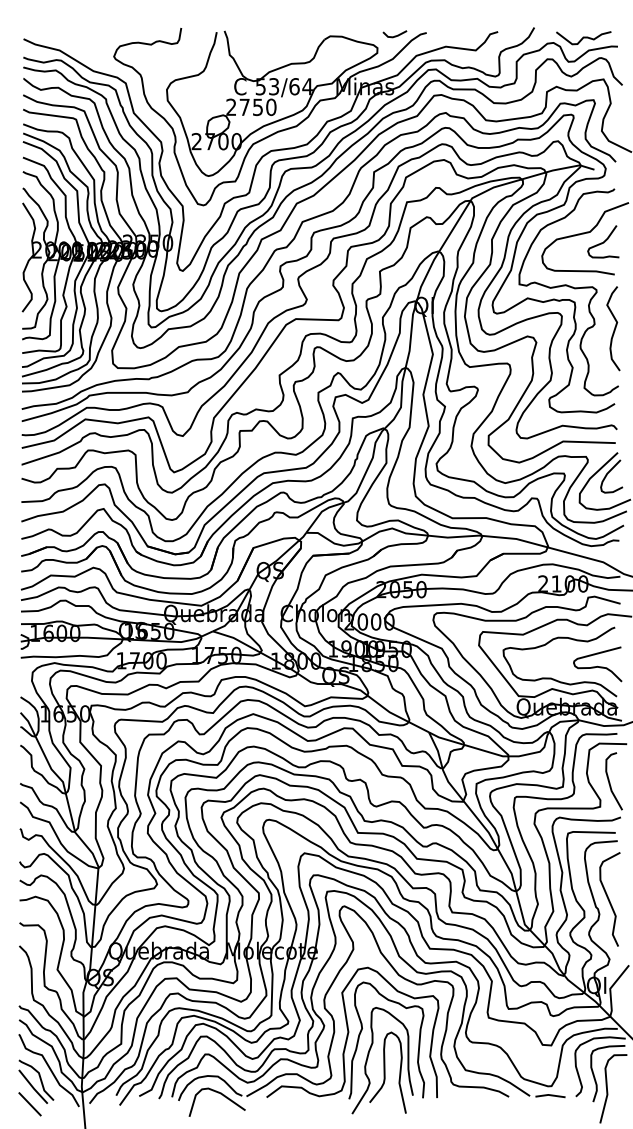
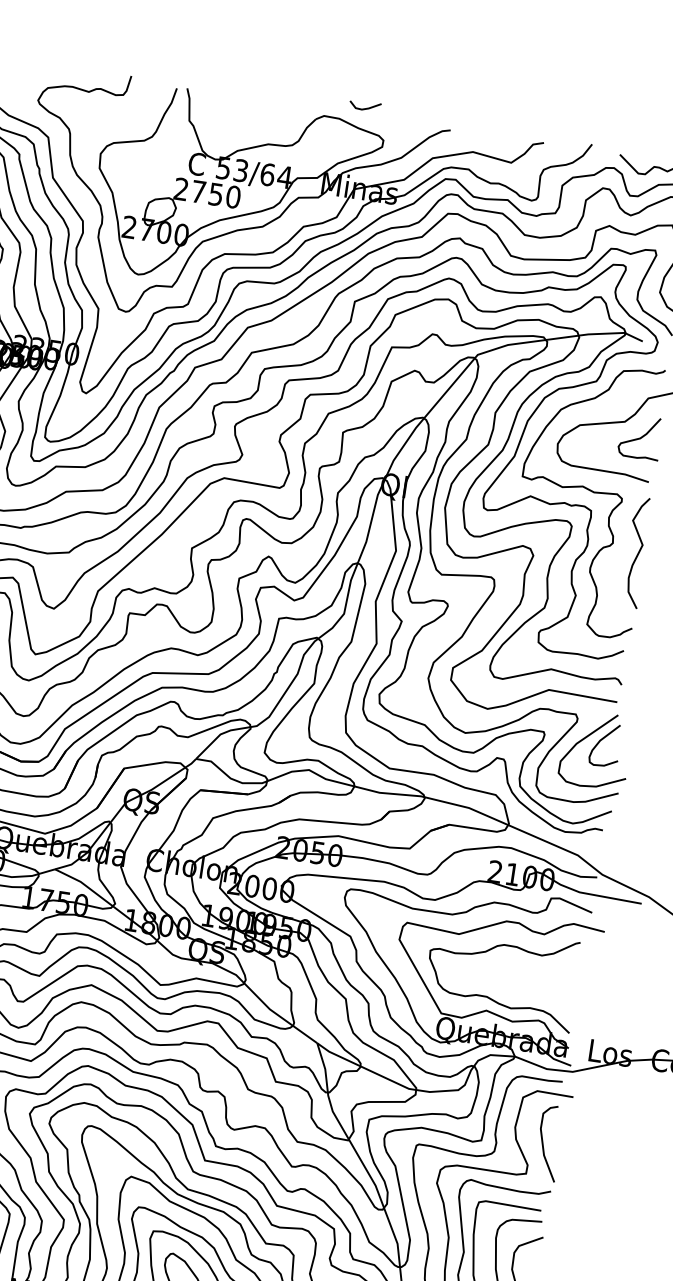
line: (394, 35) -> (364, 107), moved
curve: (597, 666) -> (549, 990), removed

